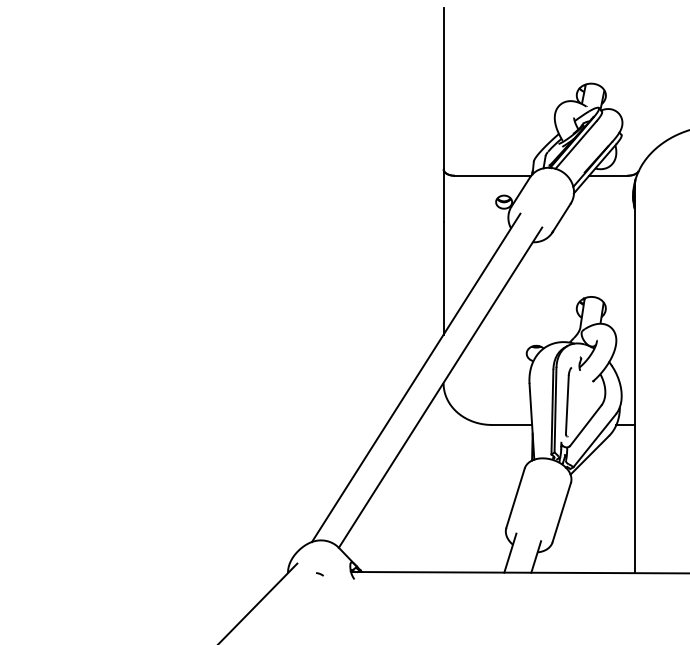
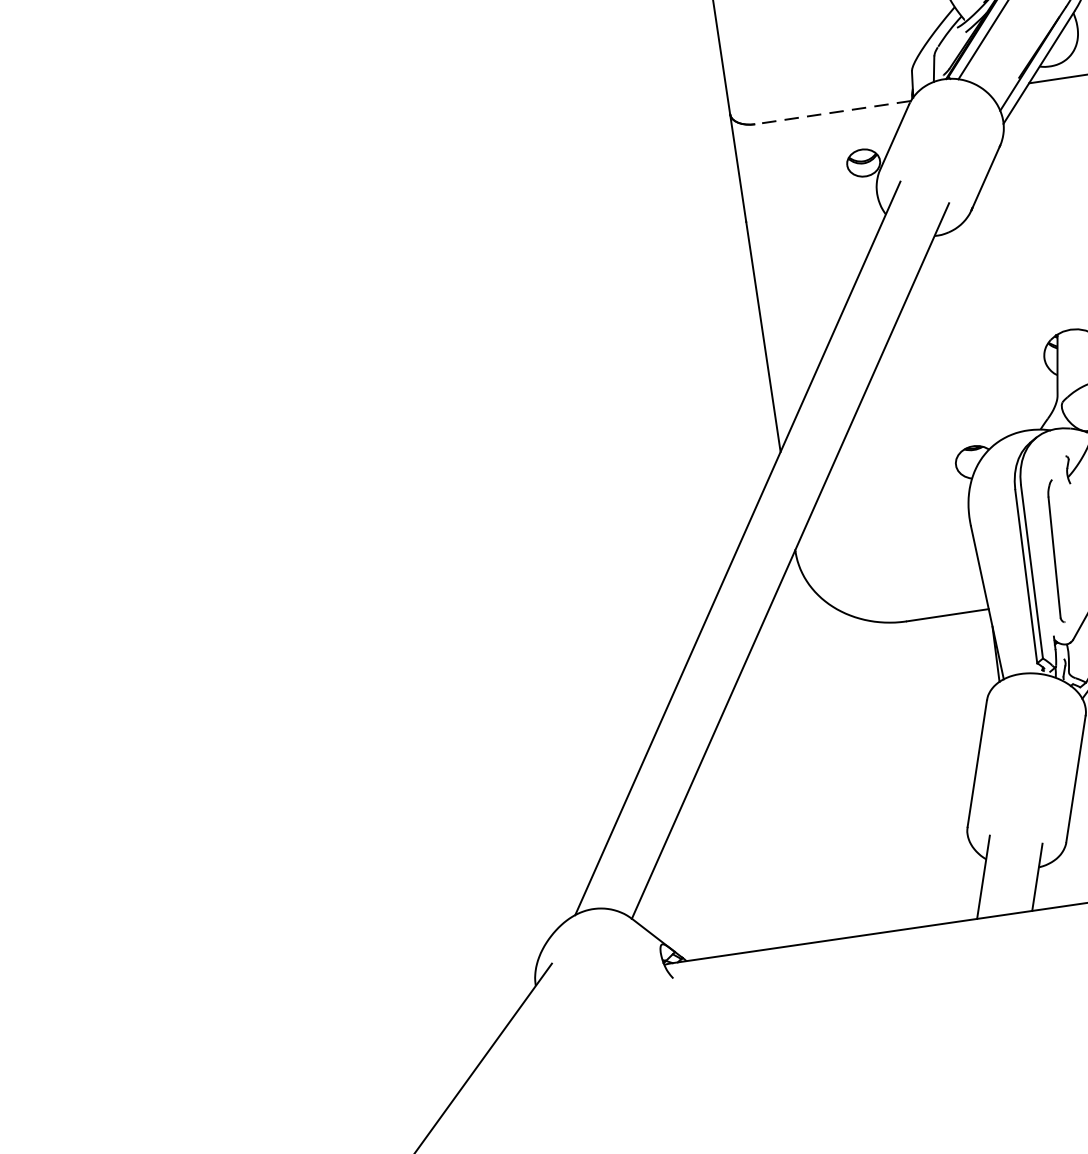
line: (492, 175) -> (831, 112), solid -> dashed
curve: (319, 574) -> (600, 979), removed

